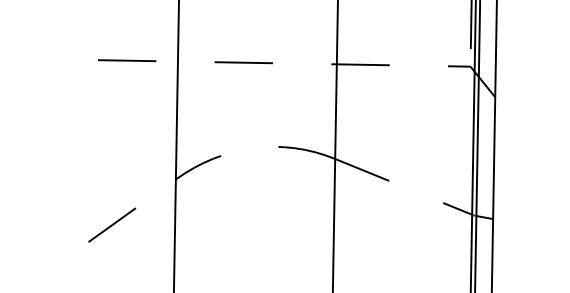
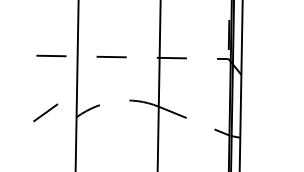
line: (111, 224) -> (45, 112), moved

